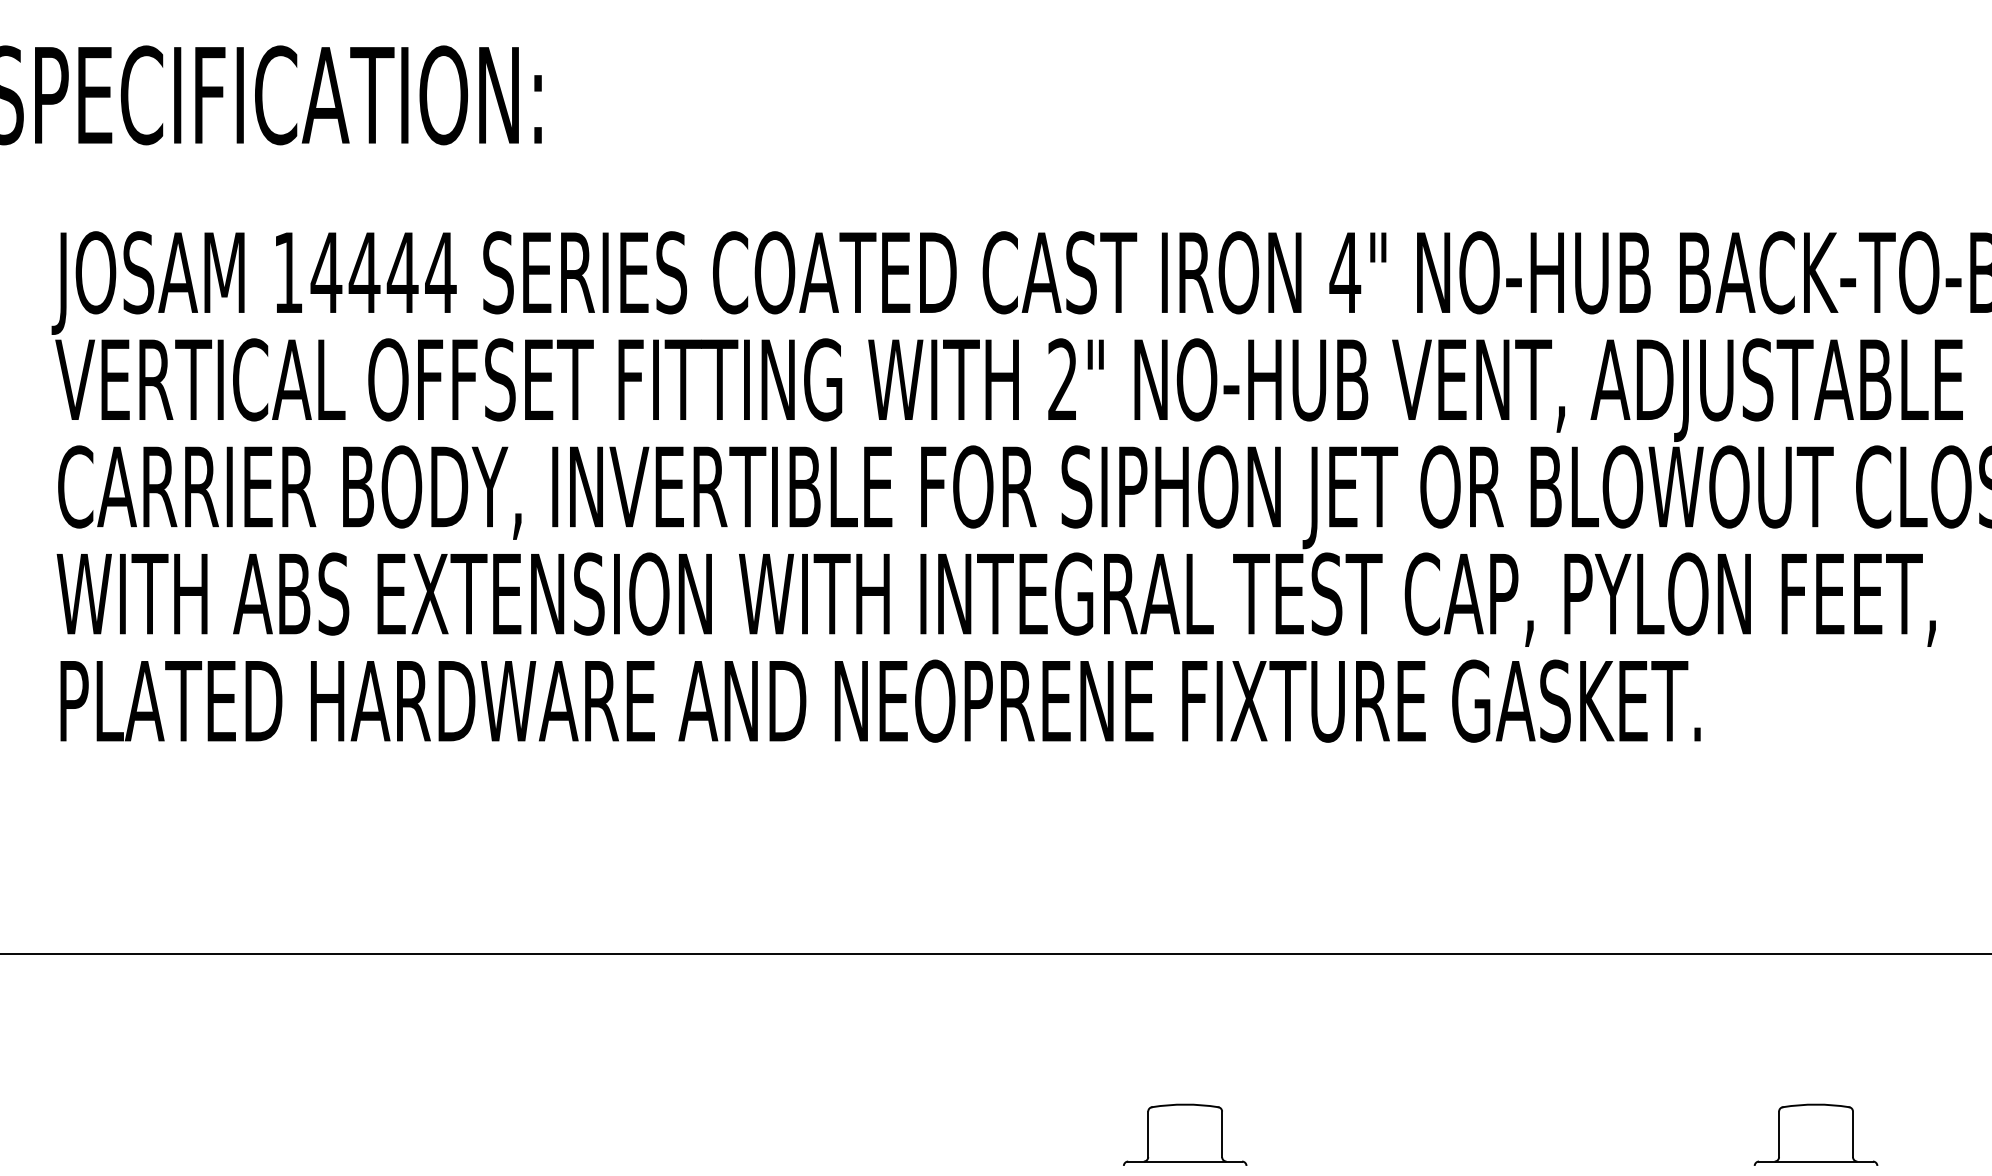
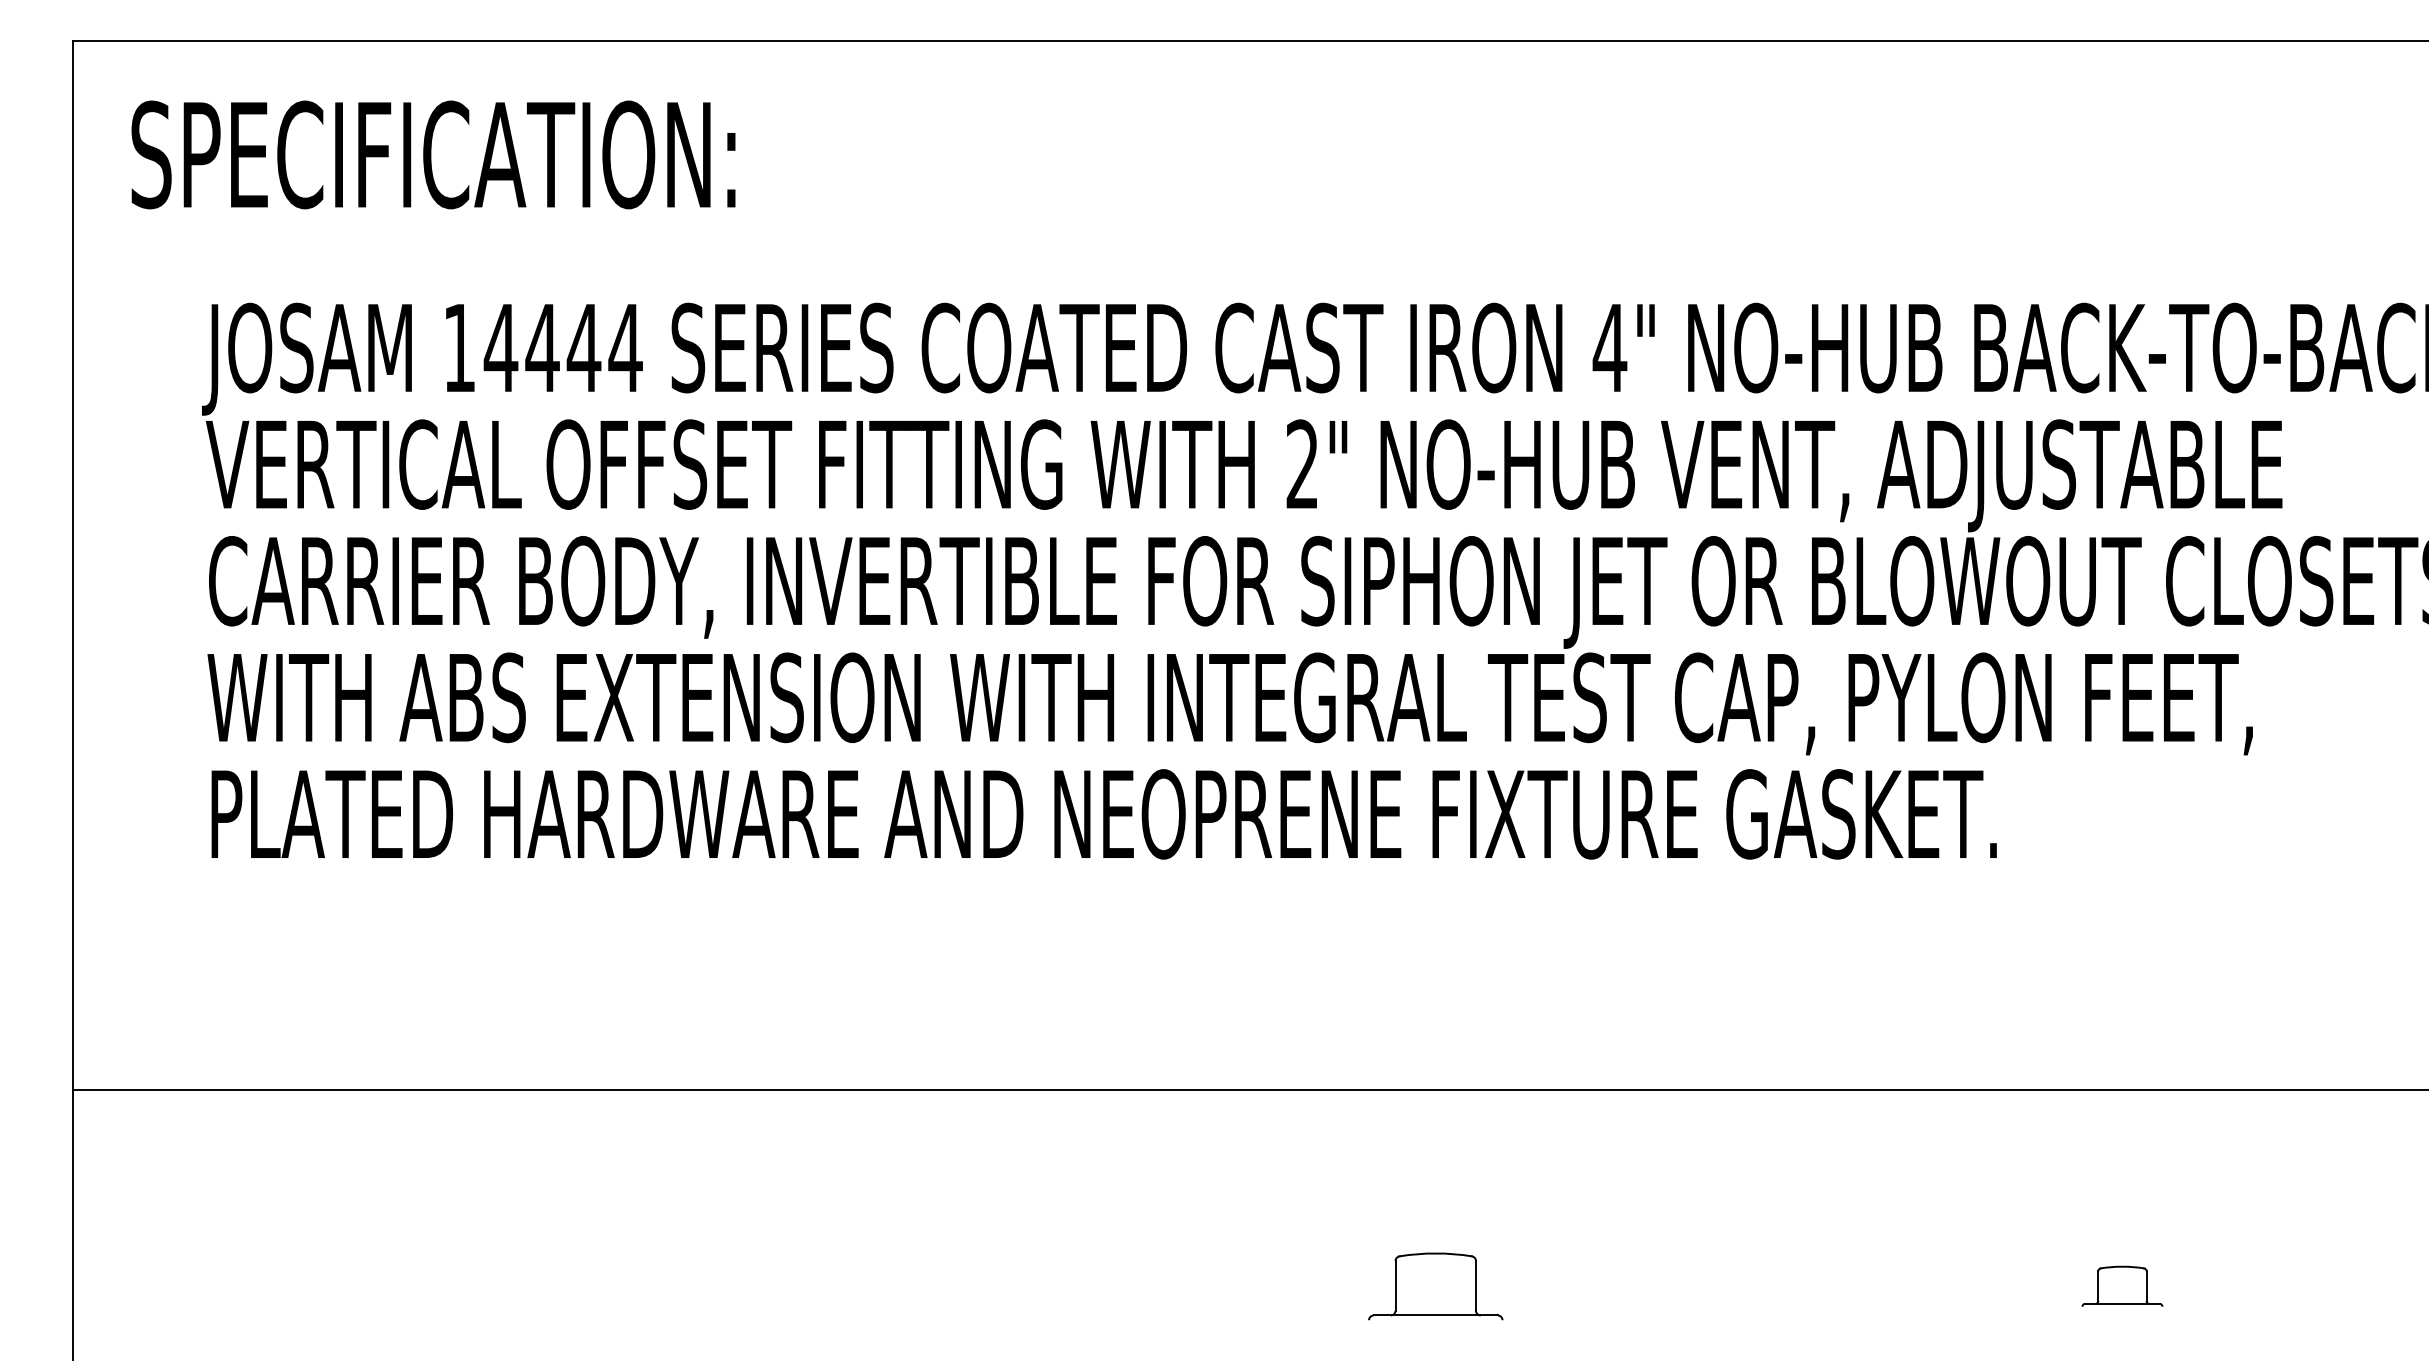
part: (1816, 1134) -> (2122, 1286), size x0.6

